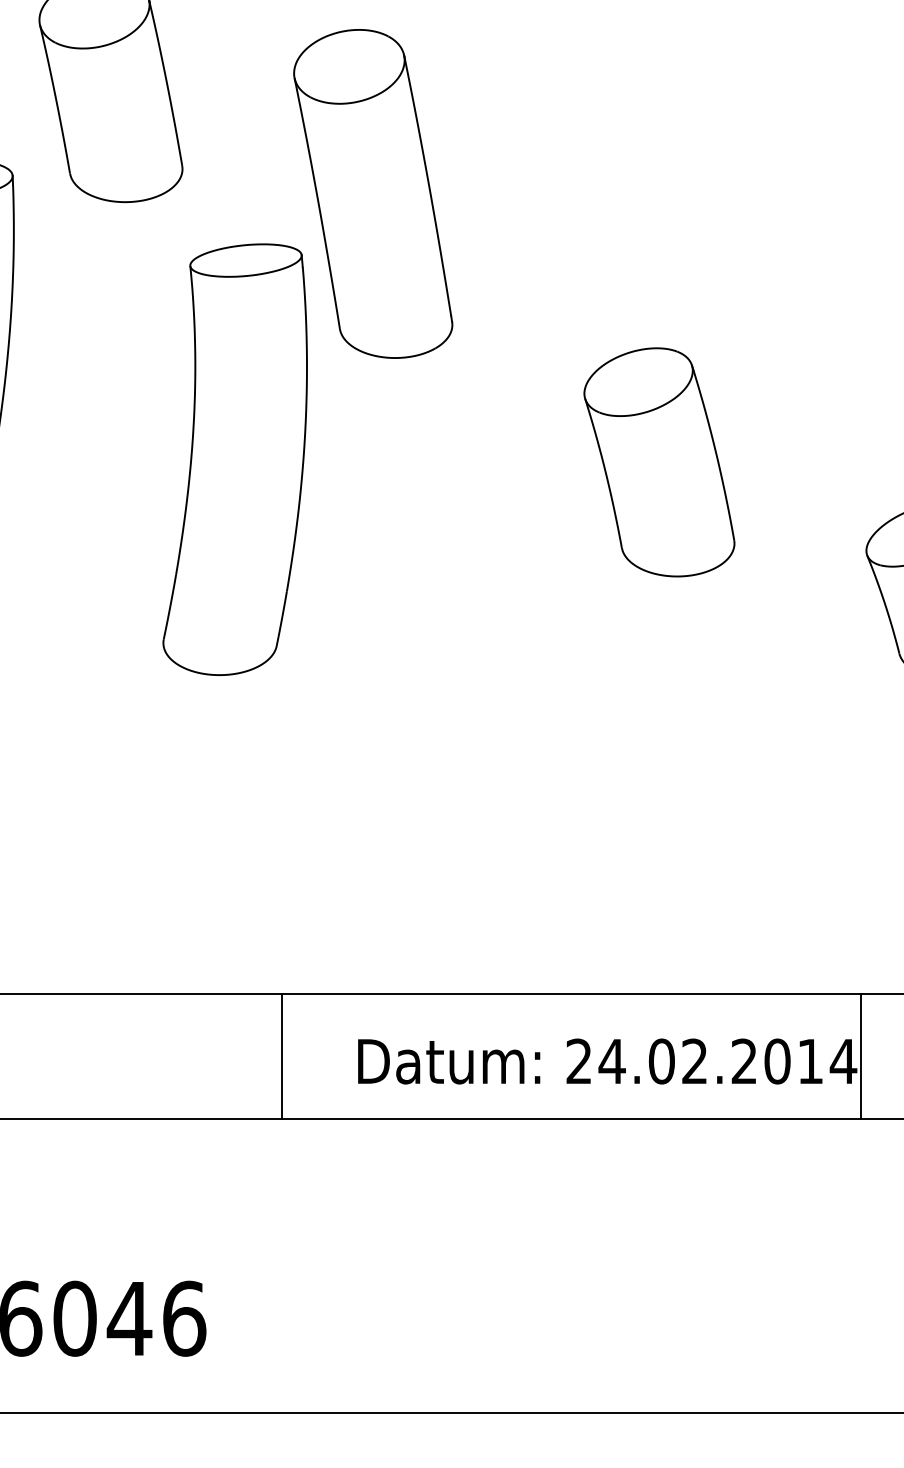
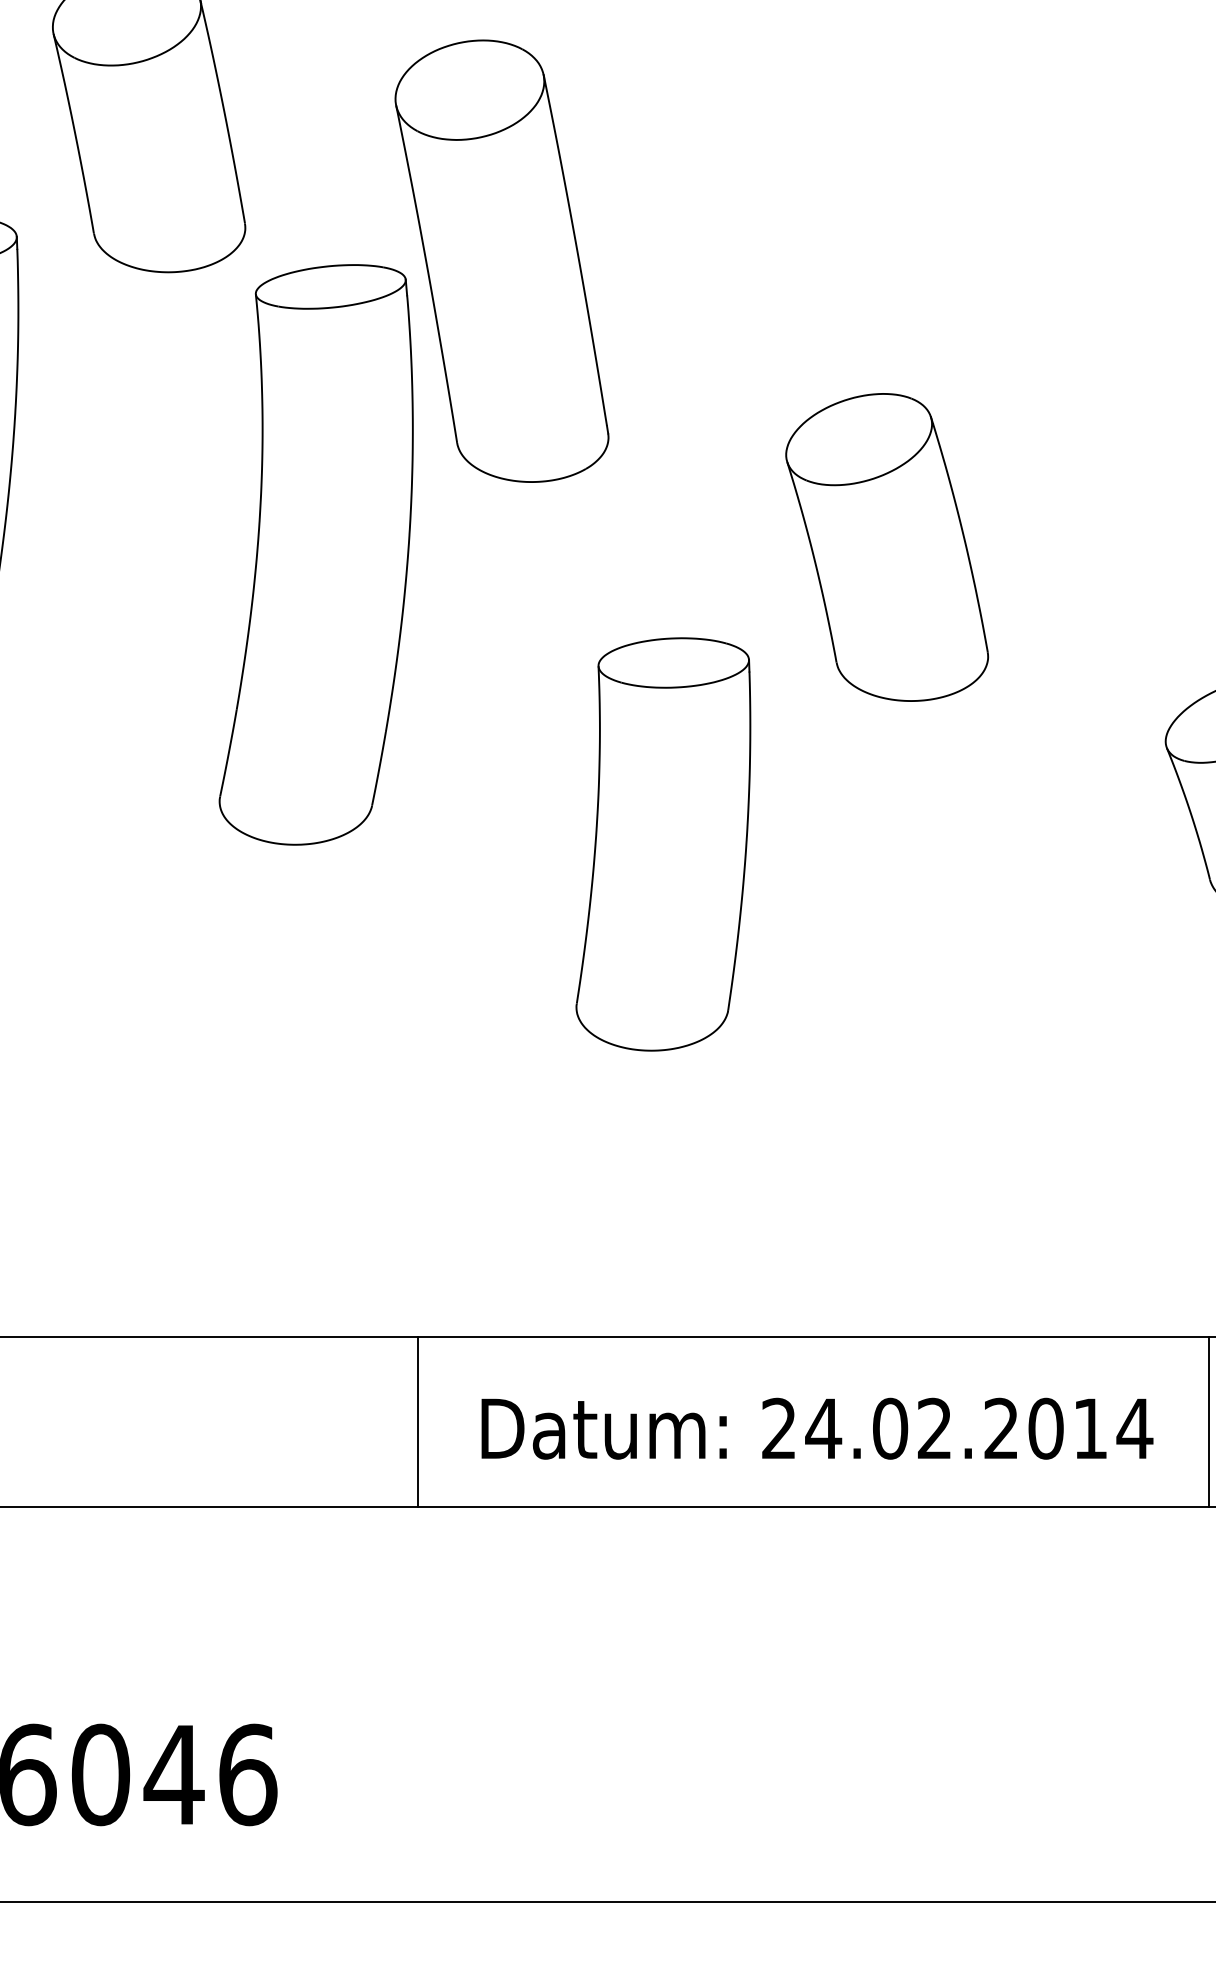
part: (234, 459) -> (315, 554), moved
part: (659, 462) -> (887, 547), moved
part: (493, 627) -> (663, 844), added
line: (282, 1056) -> (418, 1421), moved
line: (861, 1056) -> (1209, 1421), moved

